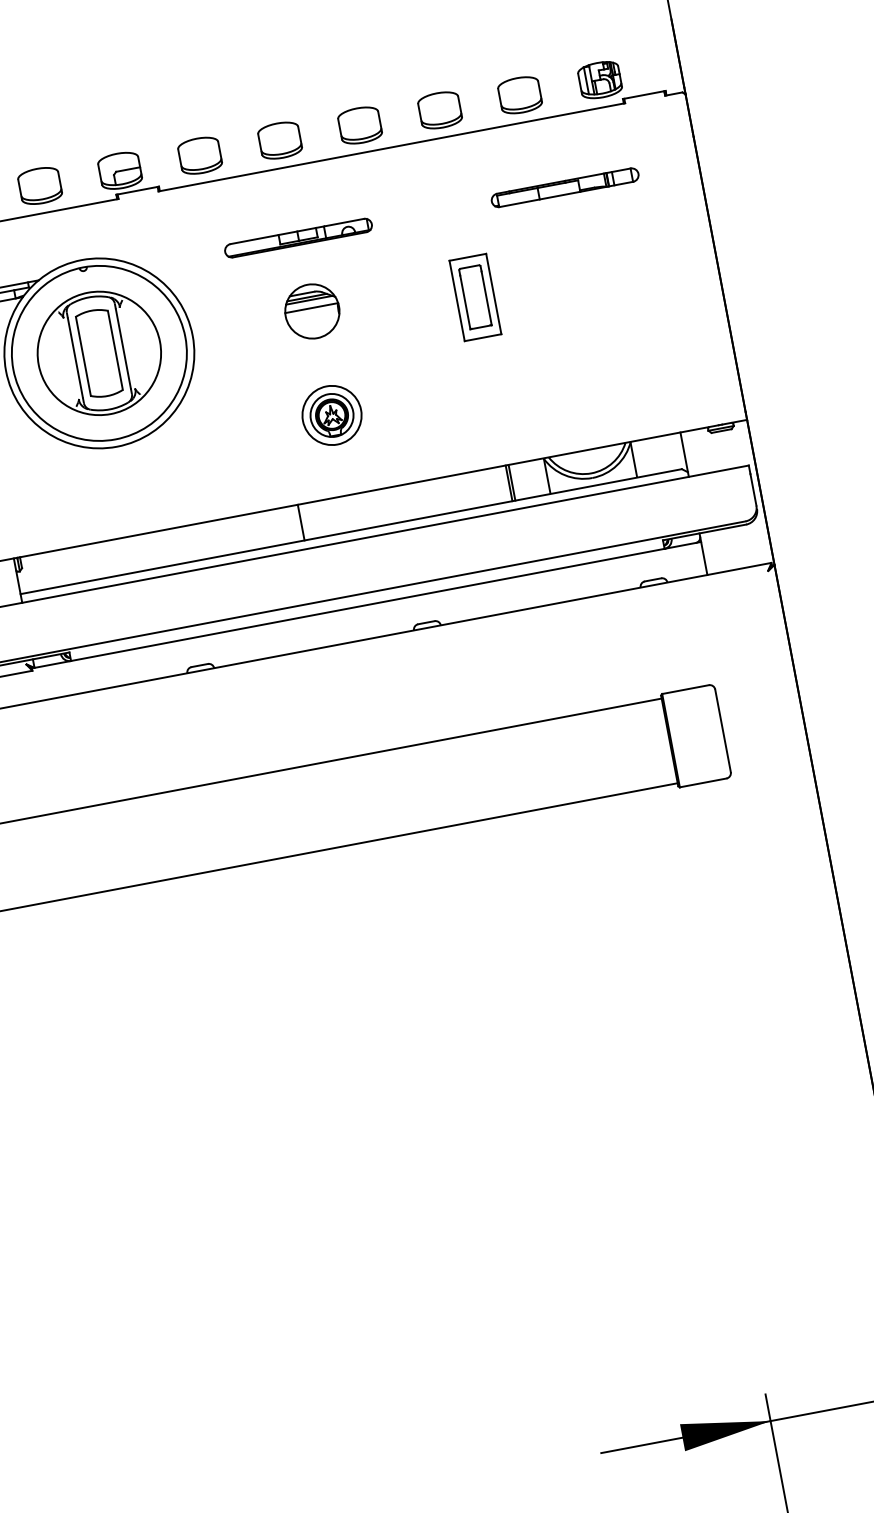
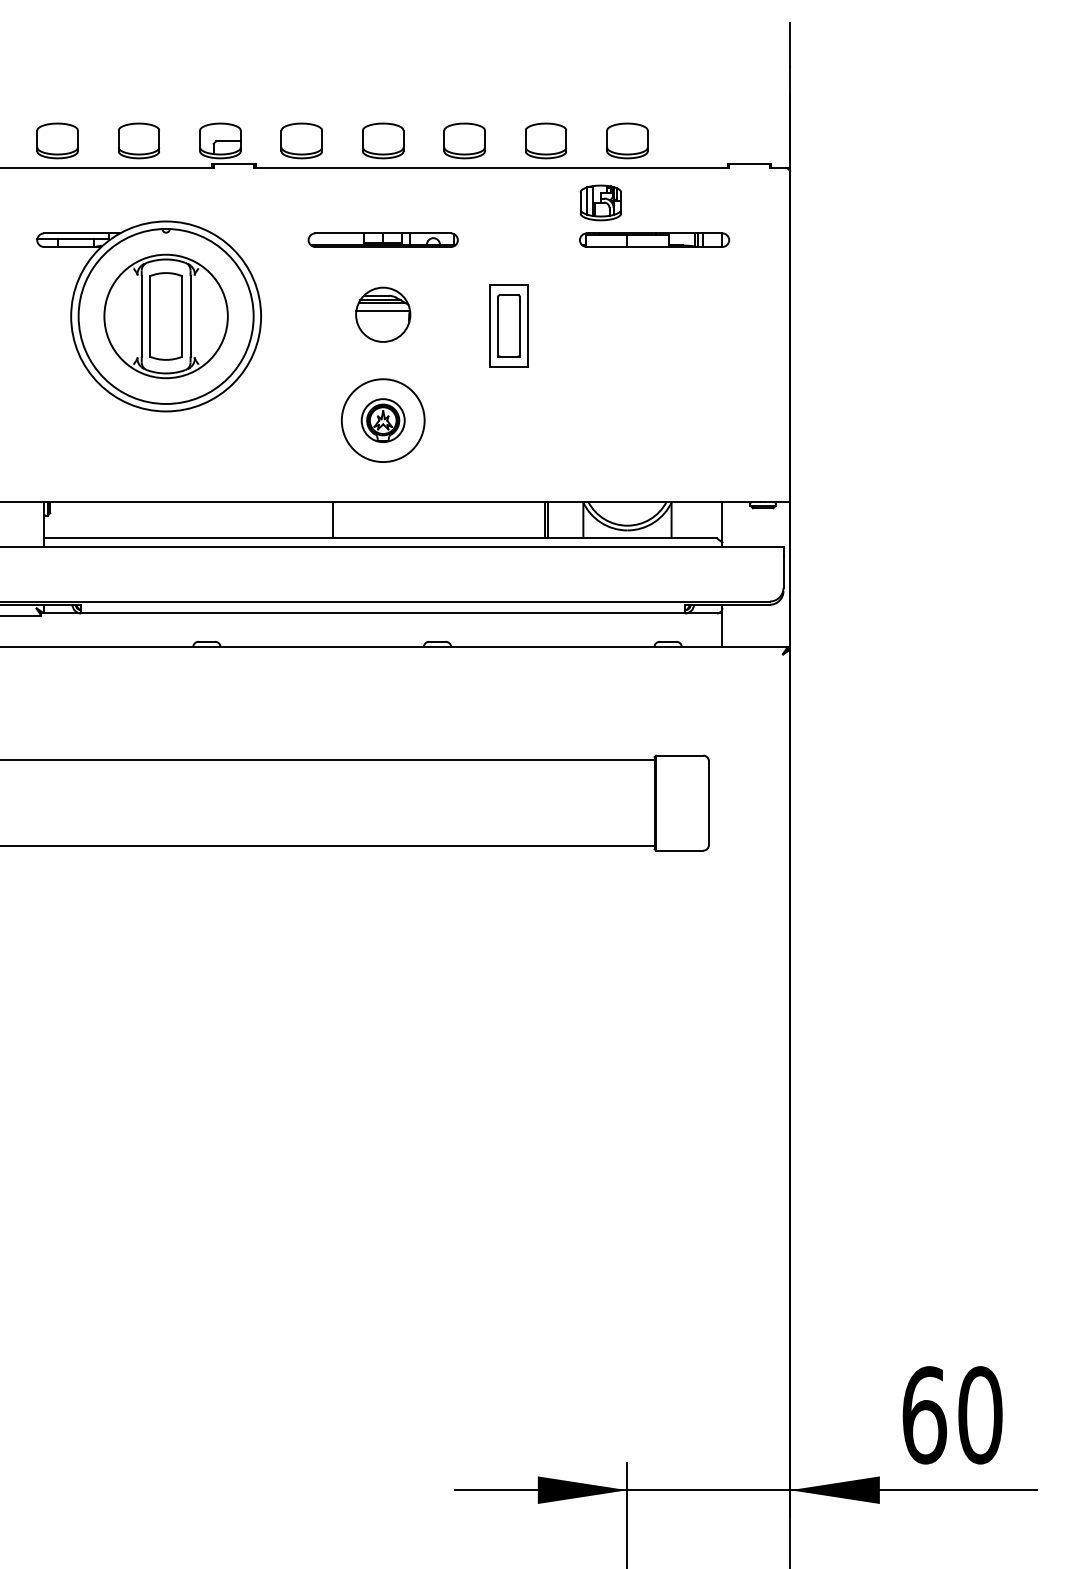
part: (599, 79) -> (600, 202), moved
part: (474, 296) -> (508, 325), moved
circle: (331, 415) -> (382, 420), size x1.4

